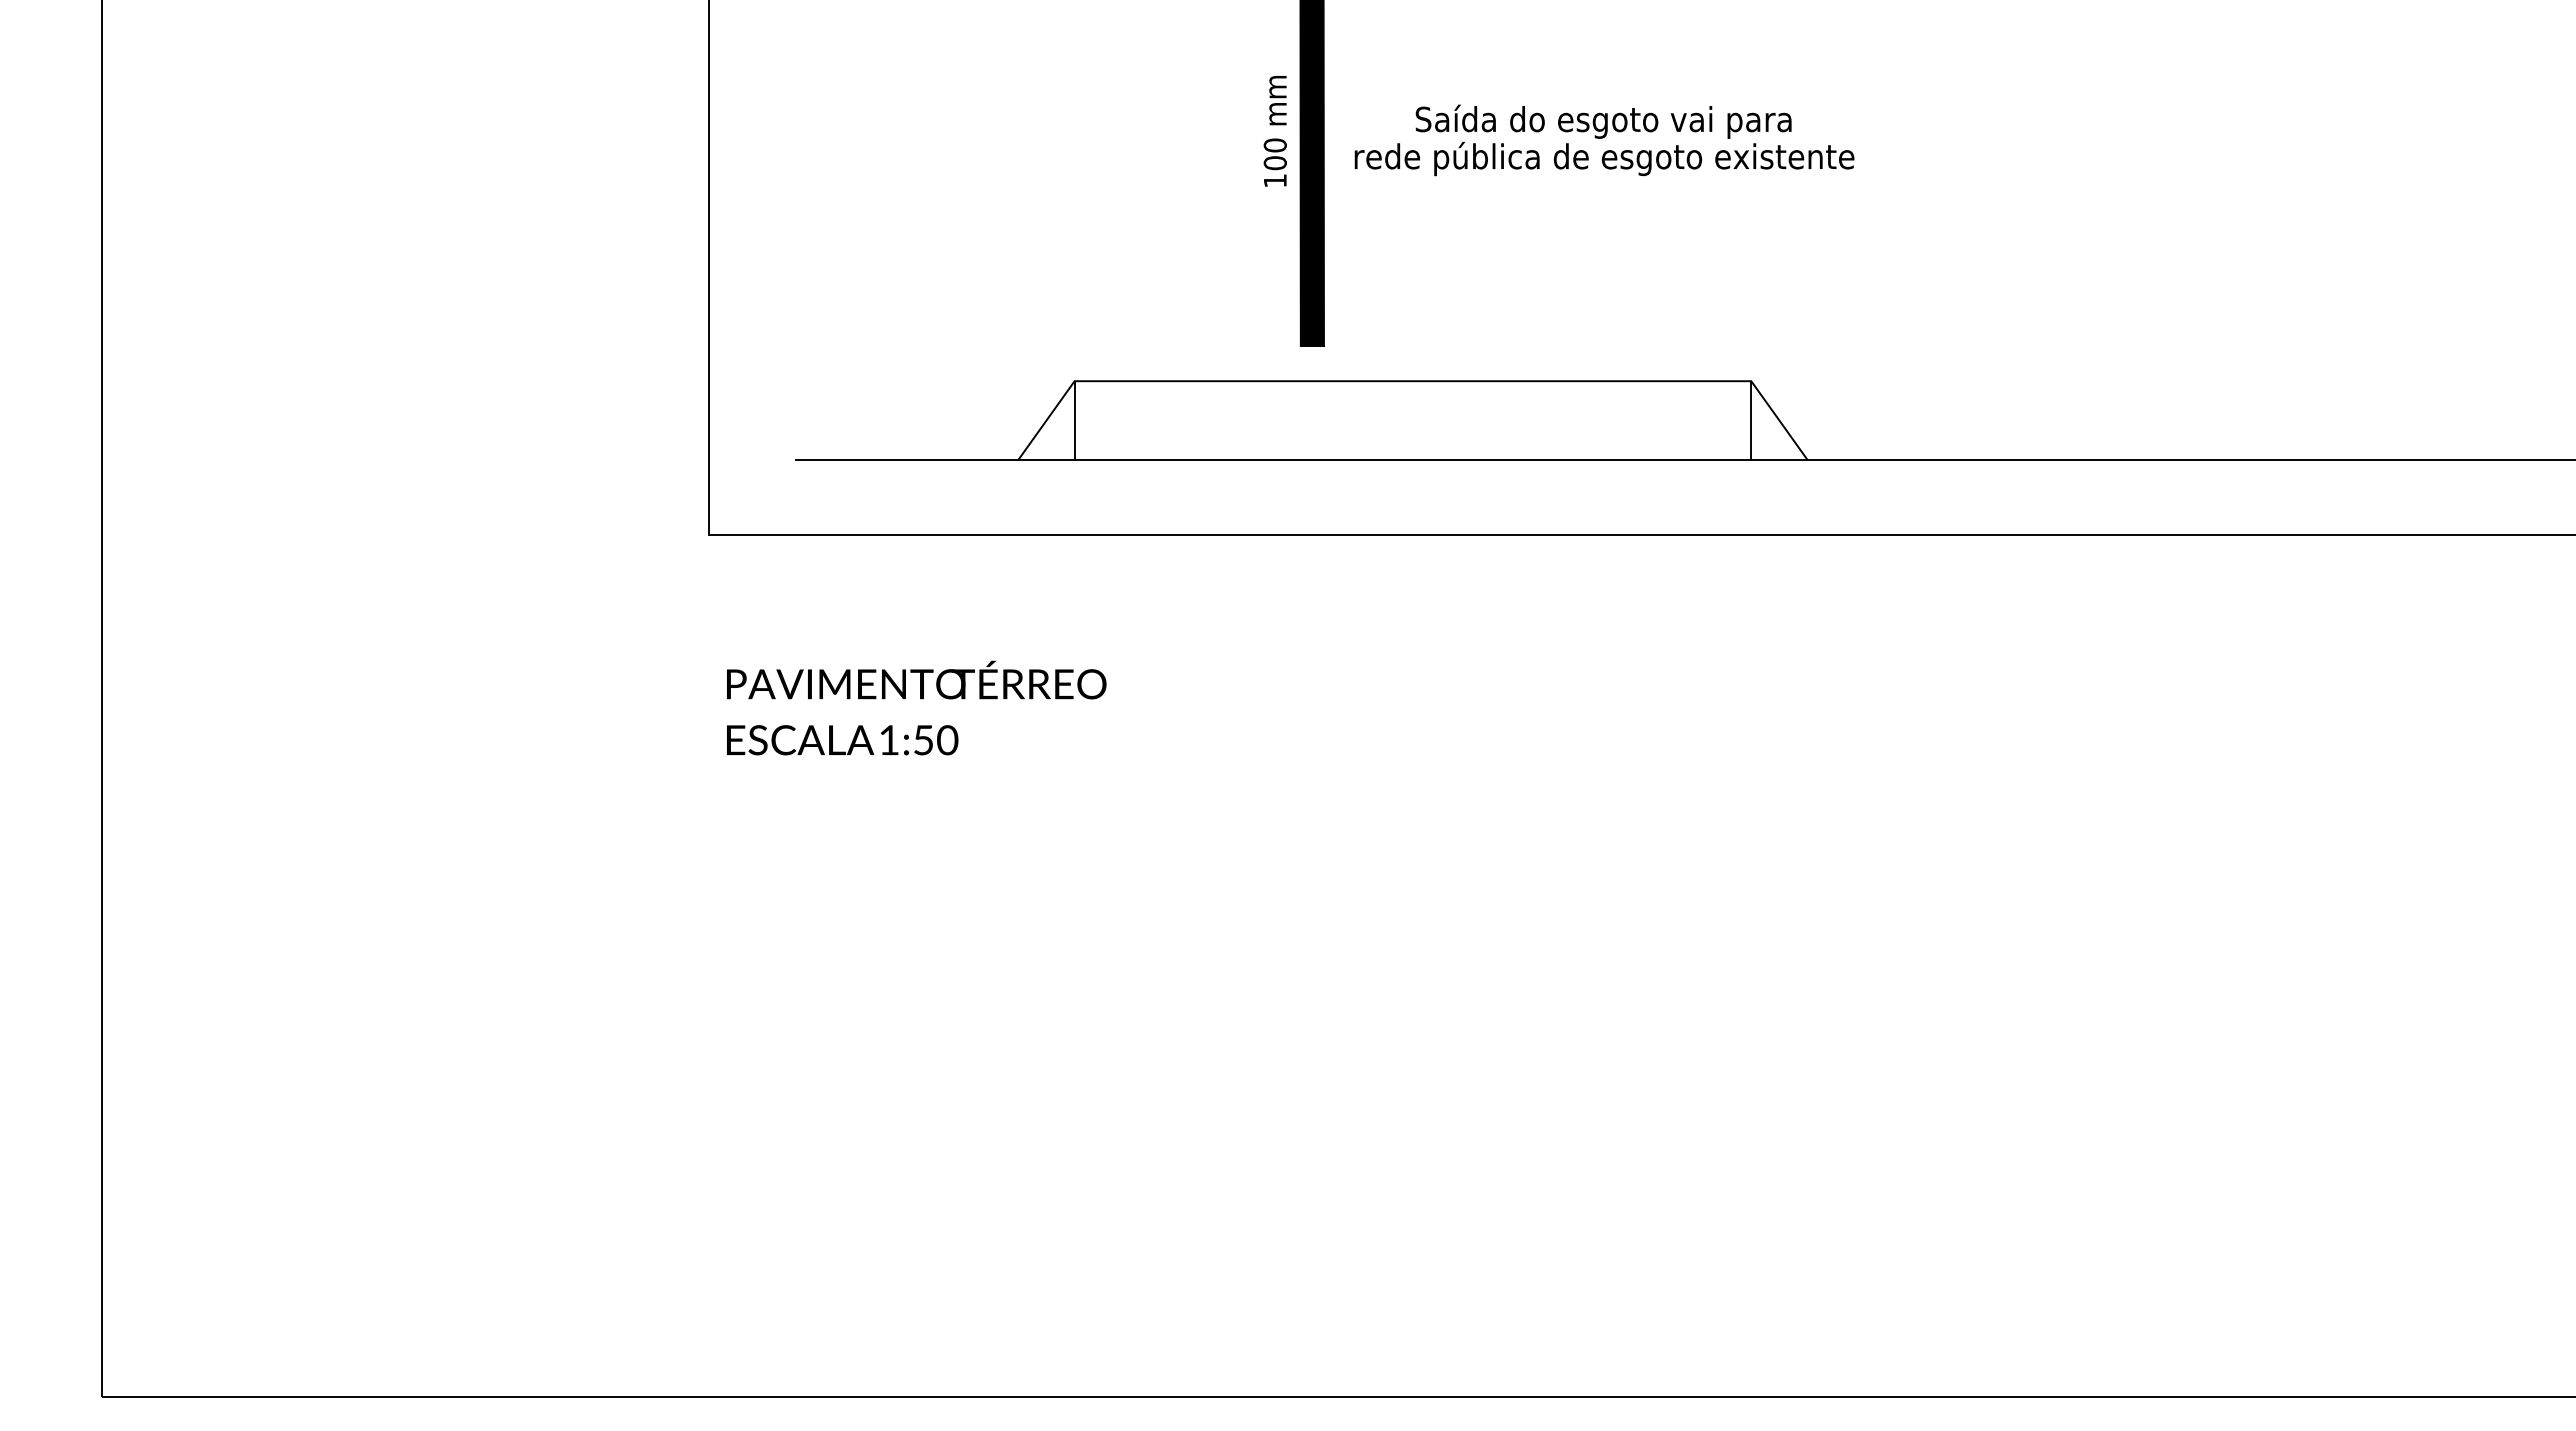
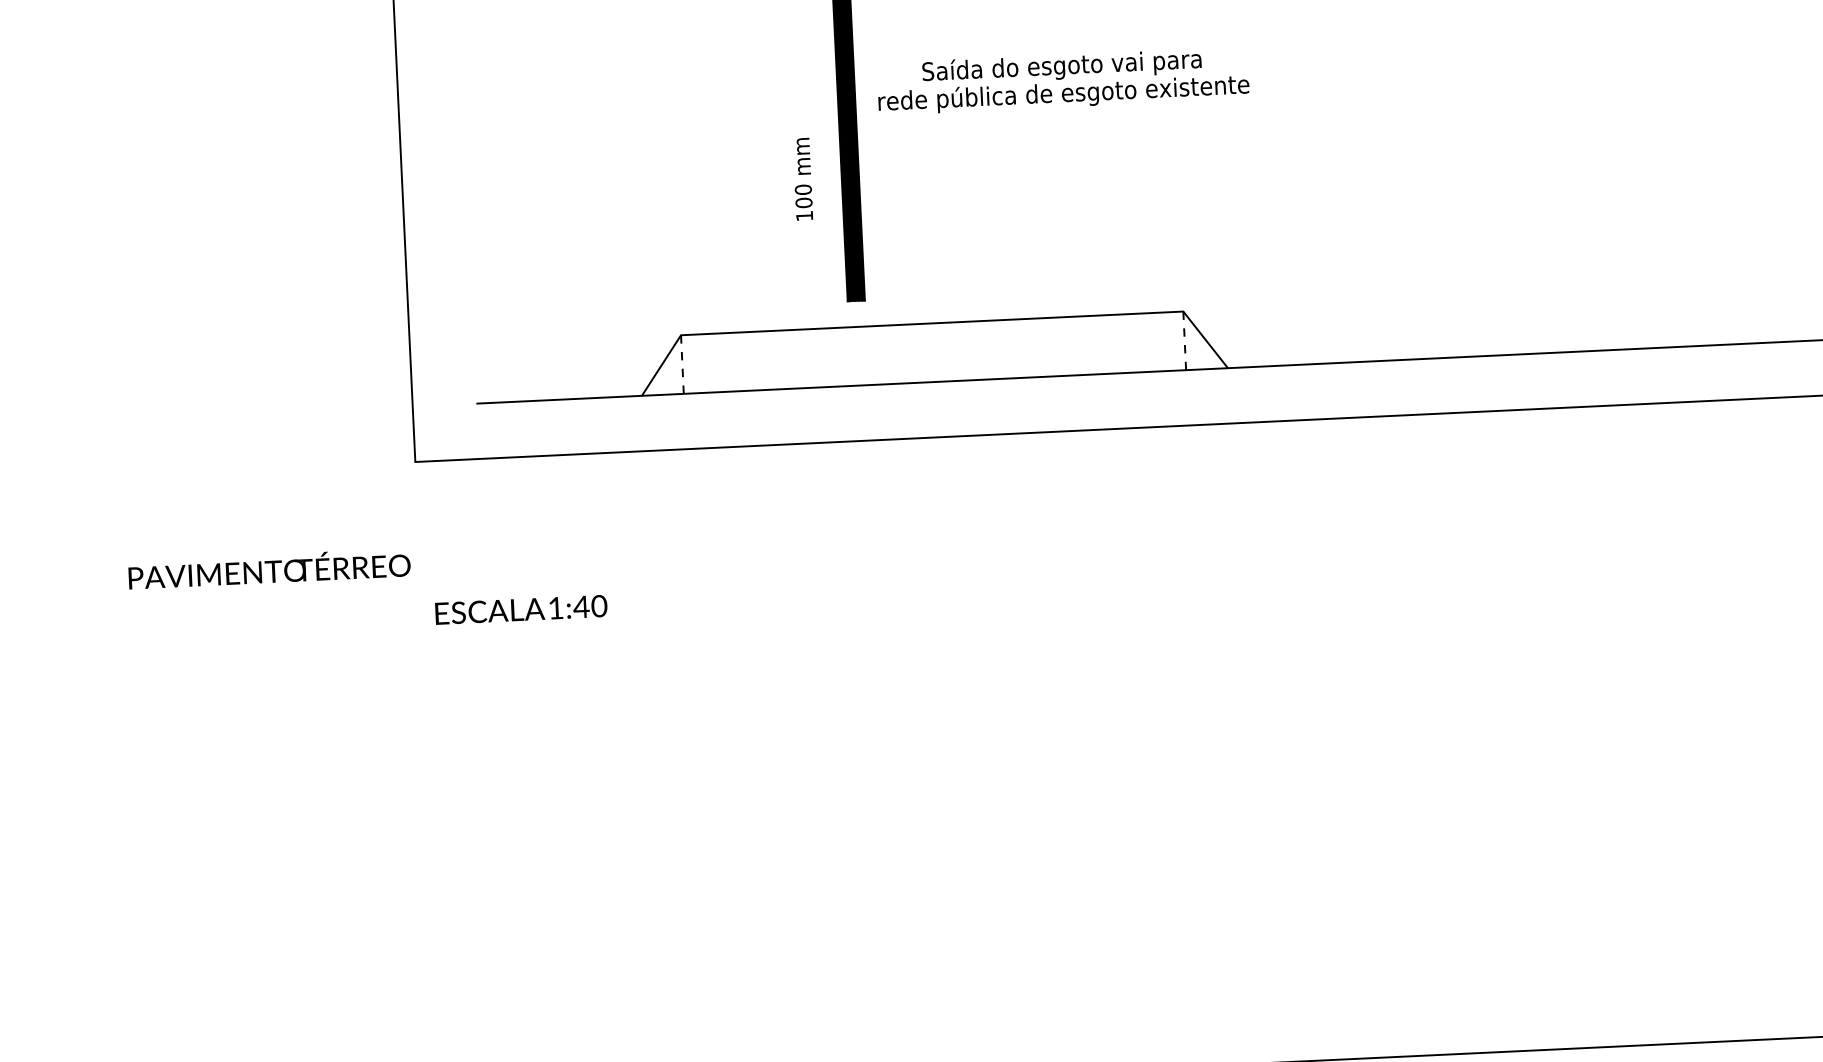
text: (1274, 131) -> (802, 179), moved
text: (1604, 140) -> (1063, 80), moved
line: (1074, 421) -> (682, 365), solid -> dashed
line: (1751, 421) -> (1184, 341), solid -> dashed
text: (916, 679) -> (269, 568), moved
text: (923, 740) -> (581, 607), 1:50 -> 1:40

